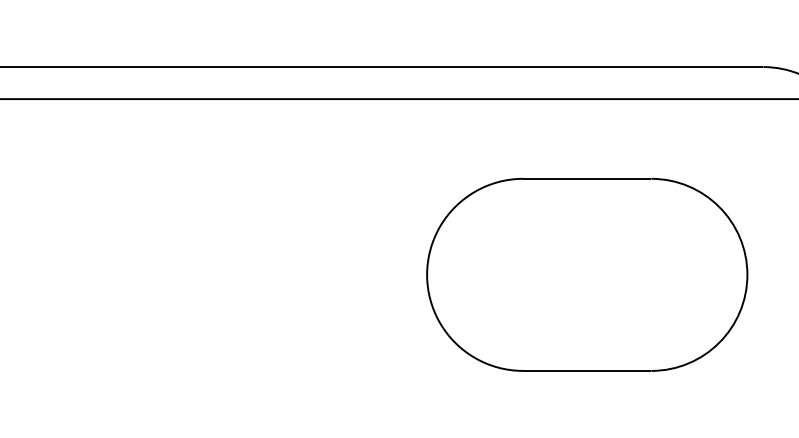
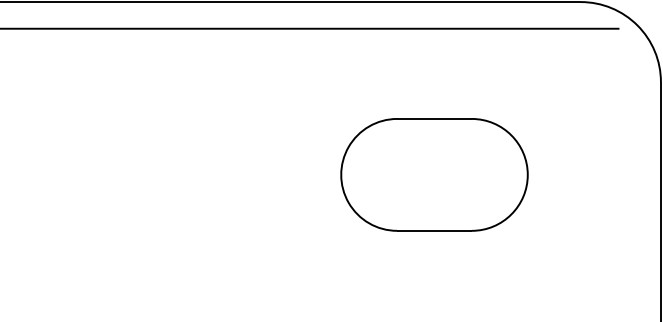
part: (587, 274) -> (434, 174), size x0.7

